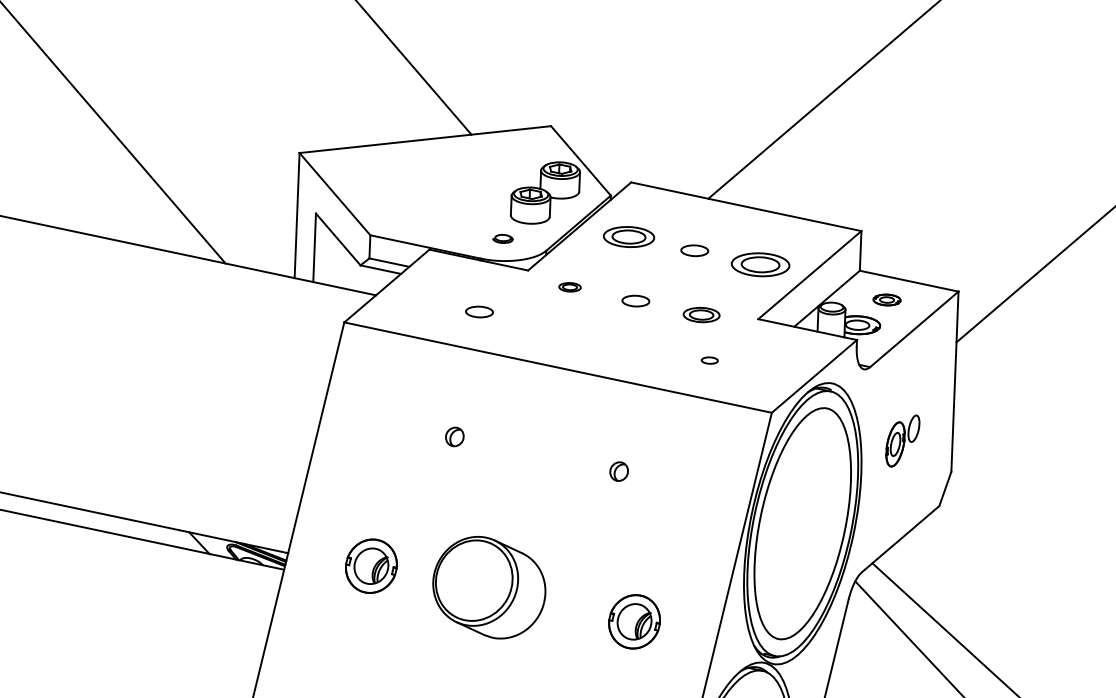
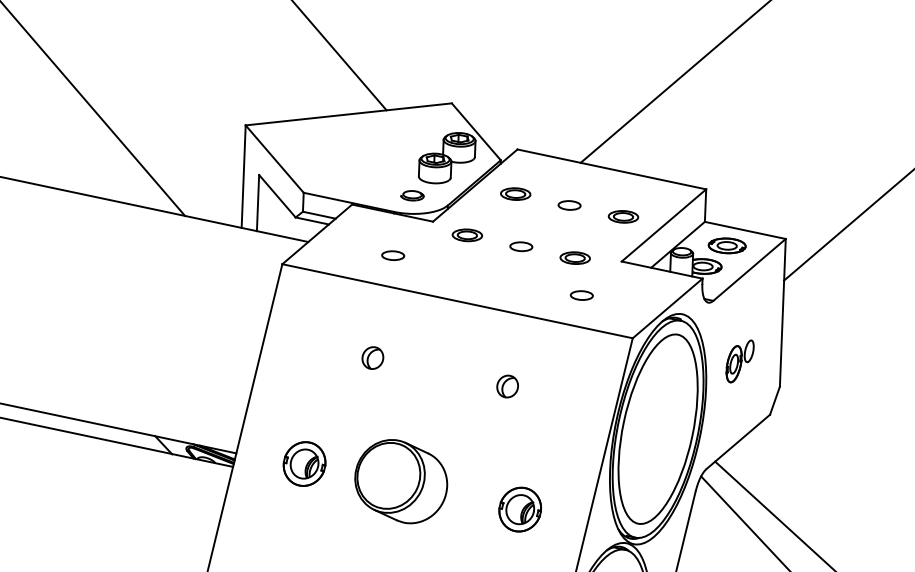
part: (628, 236) -> (515, 193), size x0.71
part: (502, 238) -> (412, 195), size x1.43
part: (760, 264) -> (623, 216), size x0.62
part: (569, 287) -> (466, 235), size x1.67
part: (886, 299) -> (726, 245), size x1.67
part: (709, 360) -> (581, 295), size x1.67
part: (454, 436) -> (372, 357), size x1.43
part: (618, 471) -> (507, 386), size x1.43

